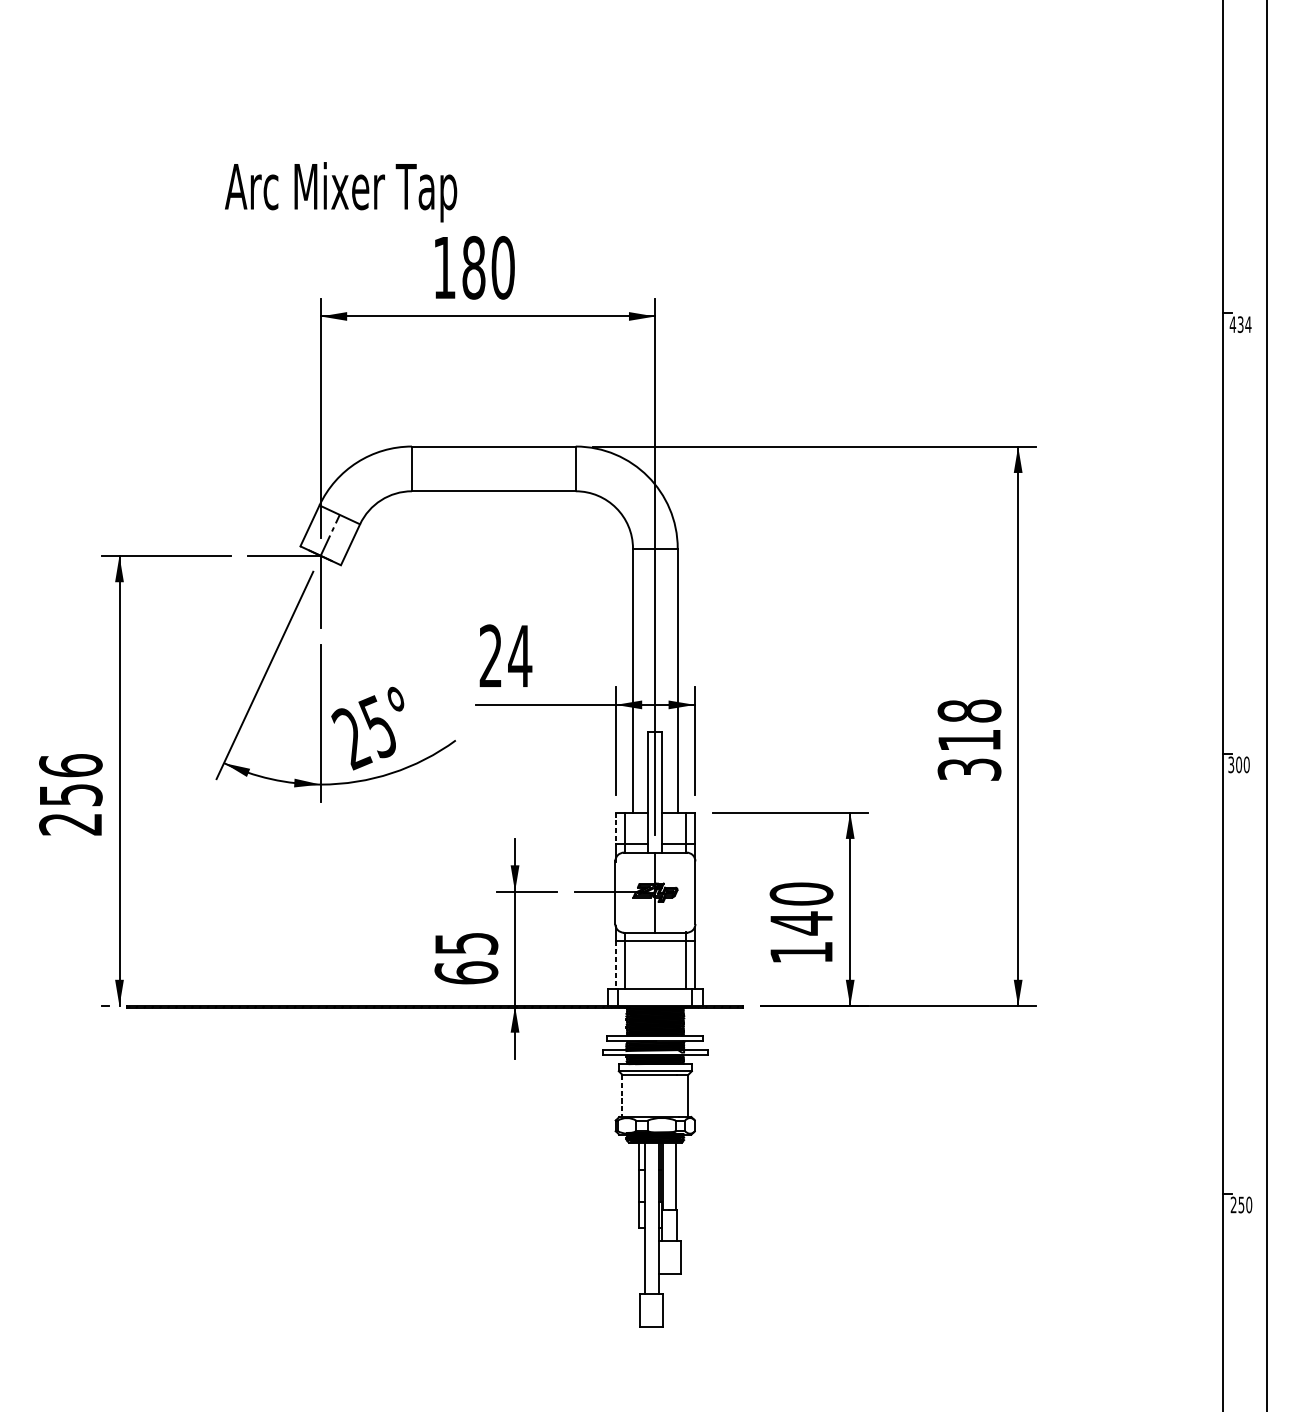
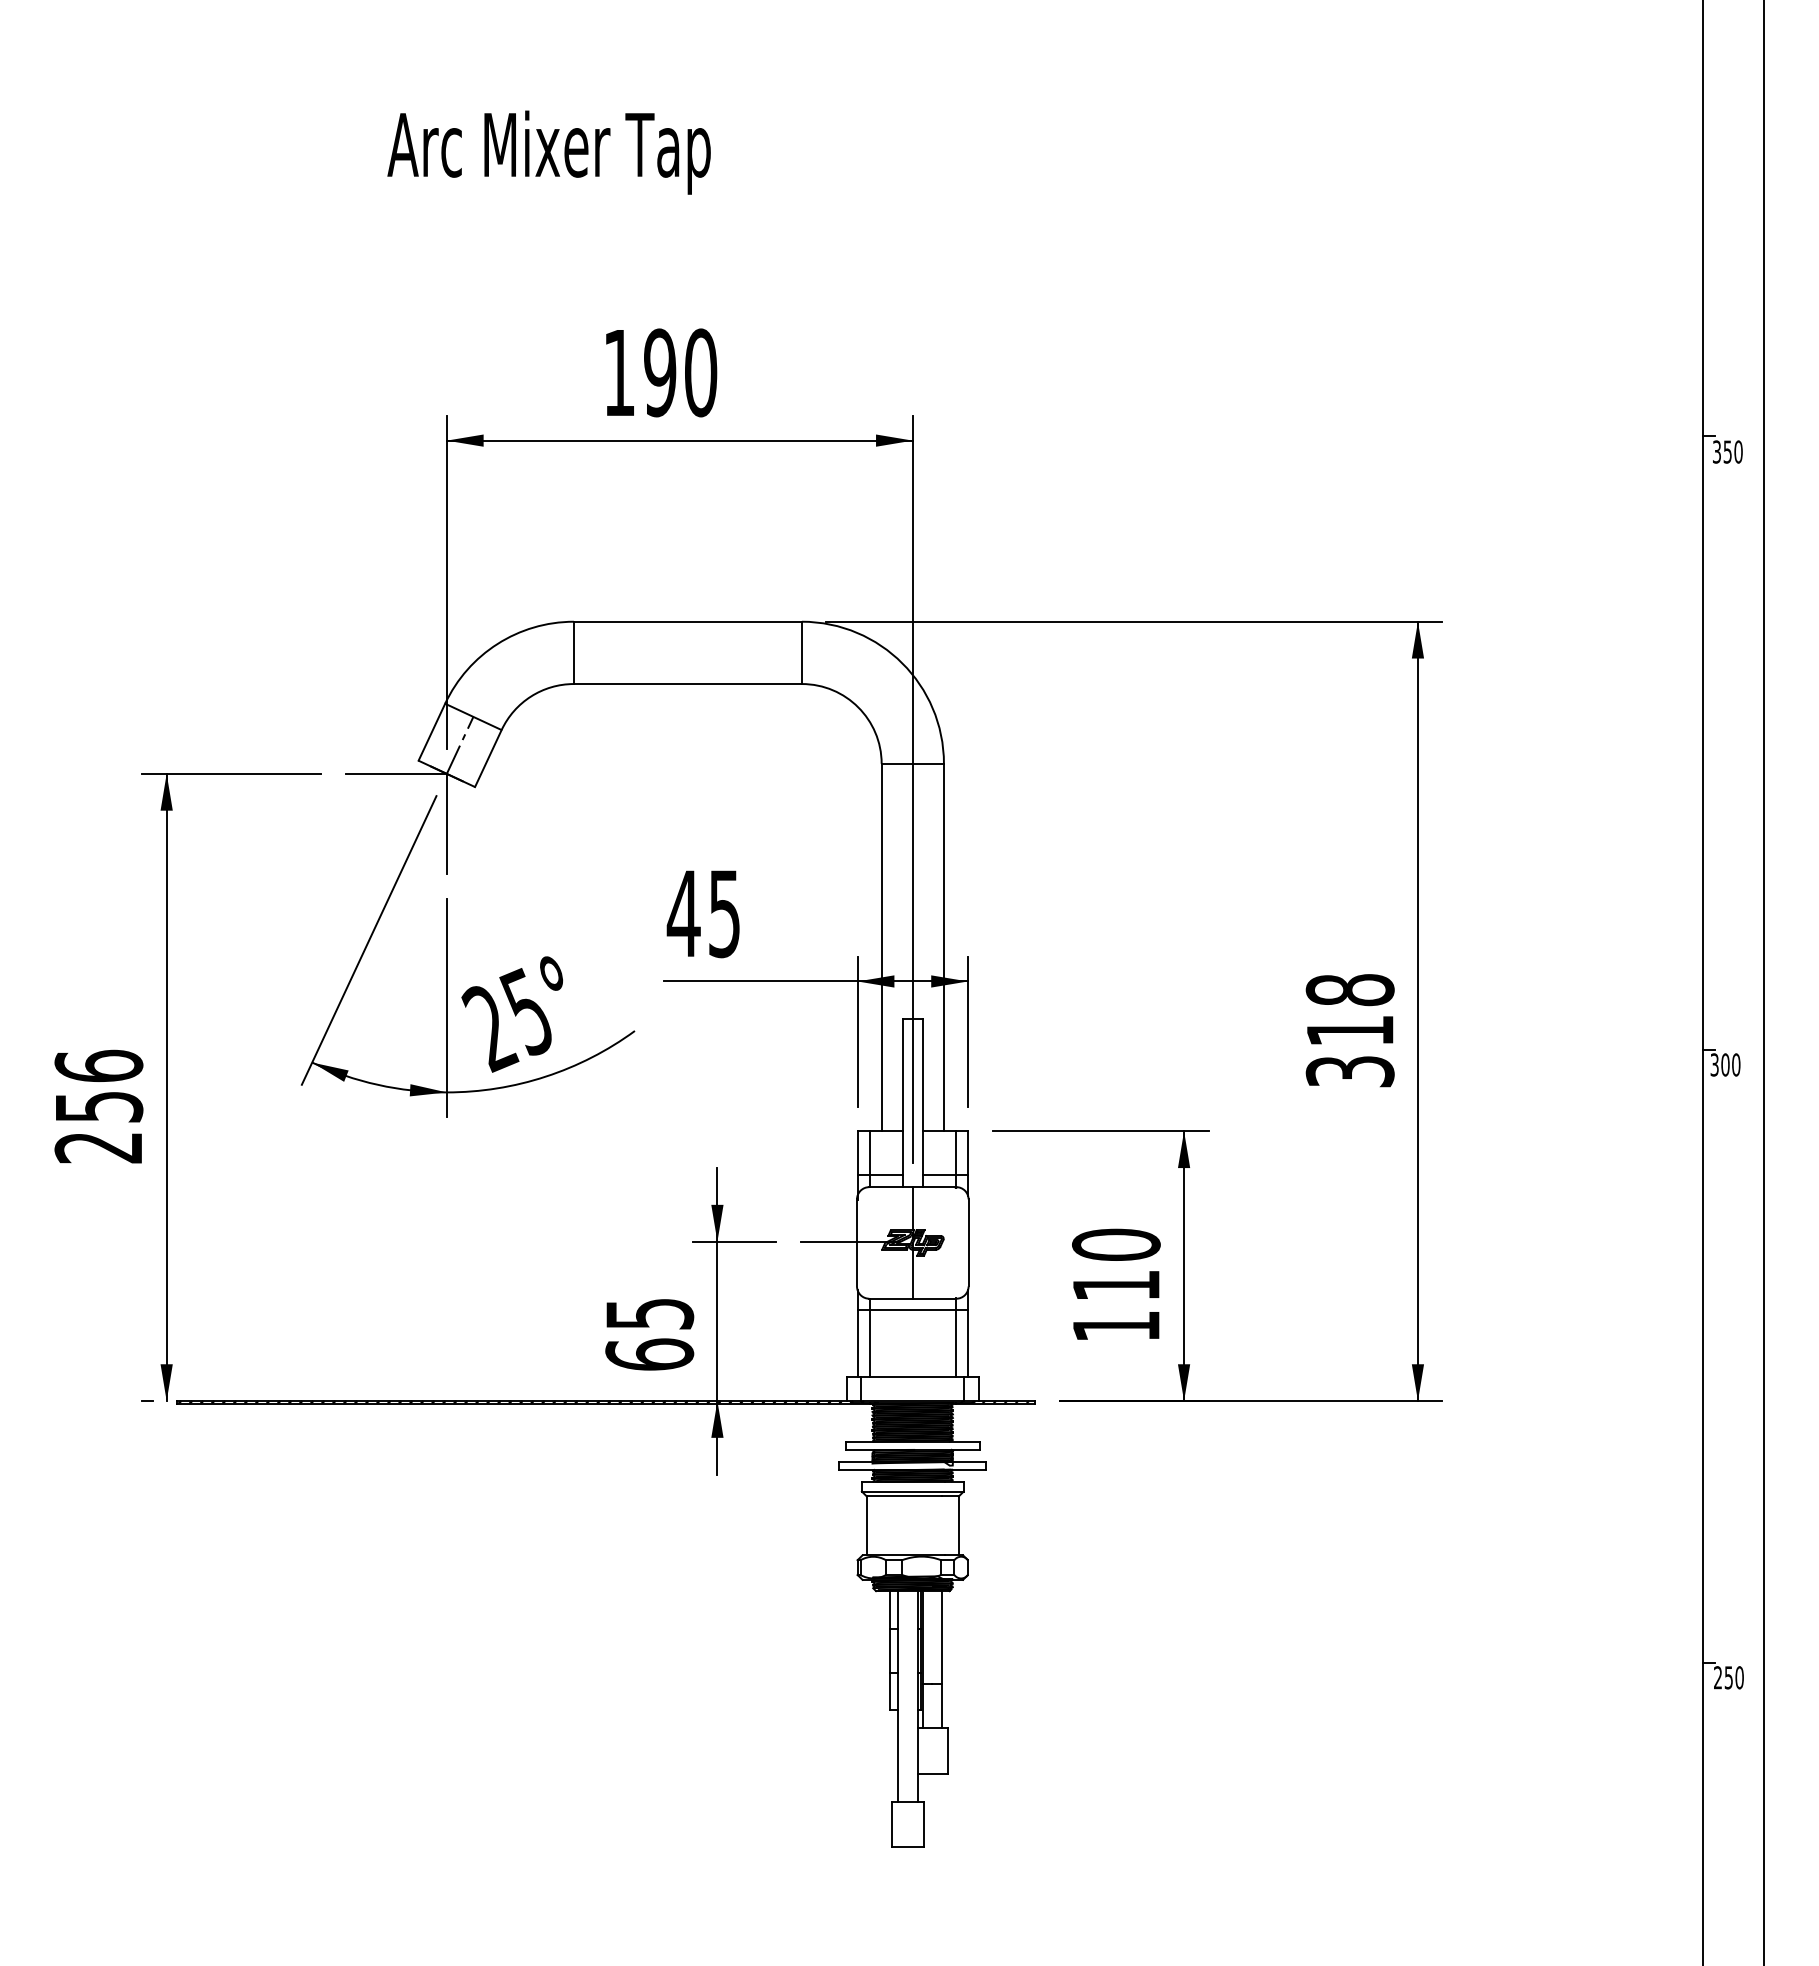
text: (340, 192) -> (548, 152), moved
text: (474, 267) -> (660, 372), 180 -> 190
text: (1240, 324) -> (1727, 451), 434 -> 350
text: (505, 656) -> (703, 913), 24 -> 45
line: (615, 828) -> (857, 1153), dashed -> solid
text: (801, 923) -> (1116, 1285), 140 -> 110
line: (615, 964) -> (857, 1343), dashed -> solid
line: (622, 1096) -> (866, 1526), dashed -> solid

